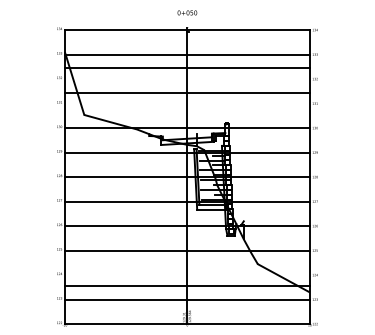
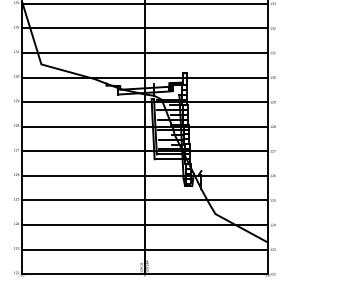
line: (186, 68) -> (143, 28), moved
line: (186, 92) -> (143, 52), moved
line: (186, 286) -> (143, 225), moved

